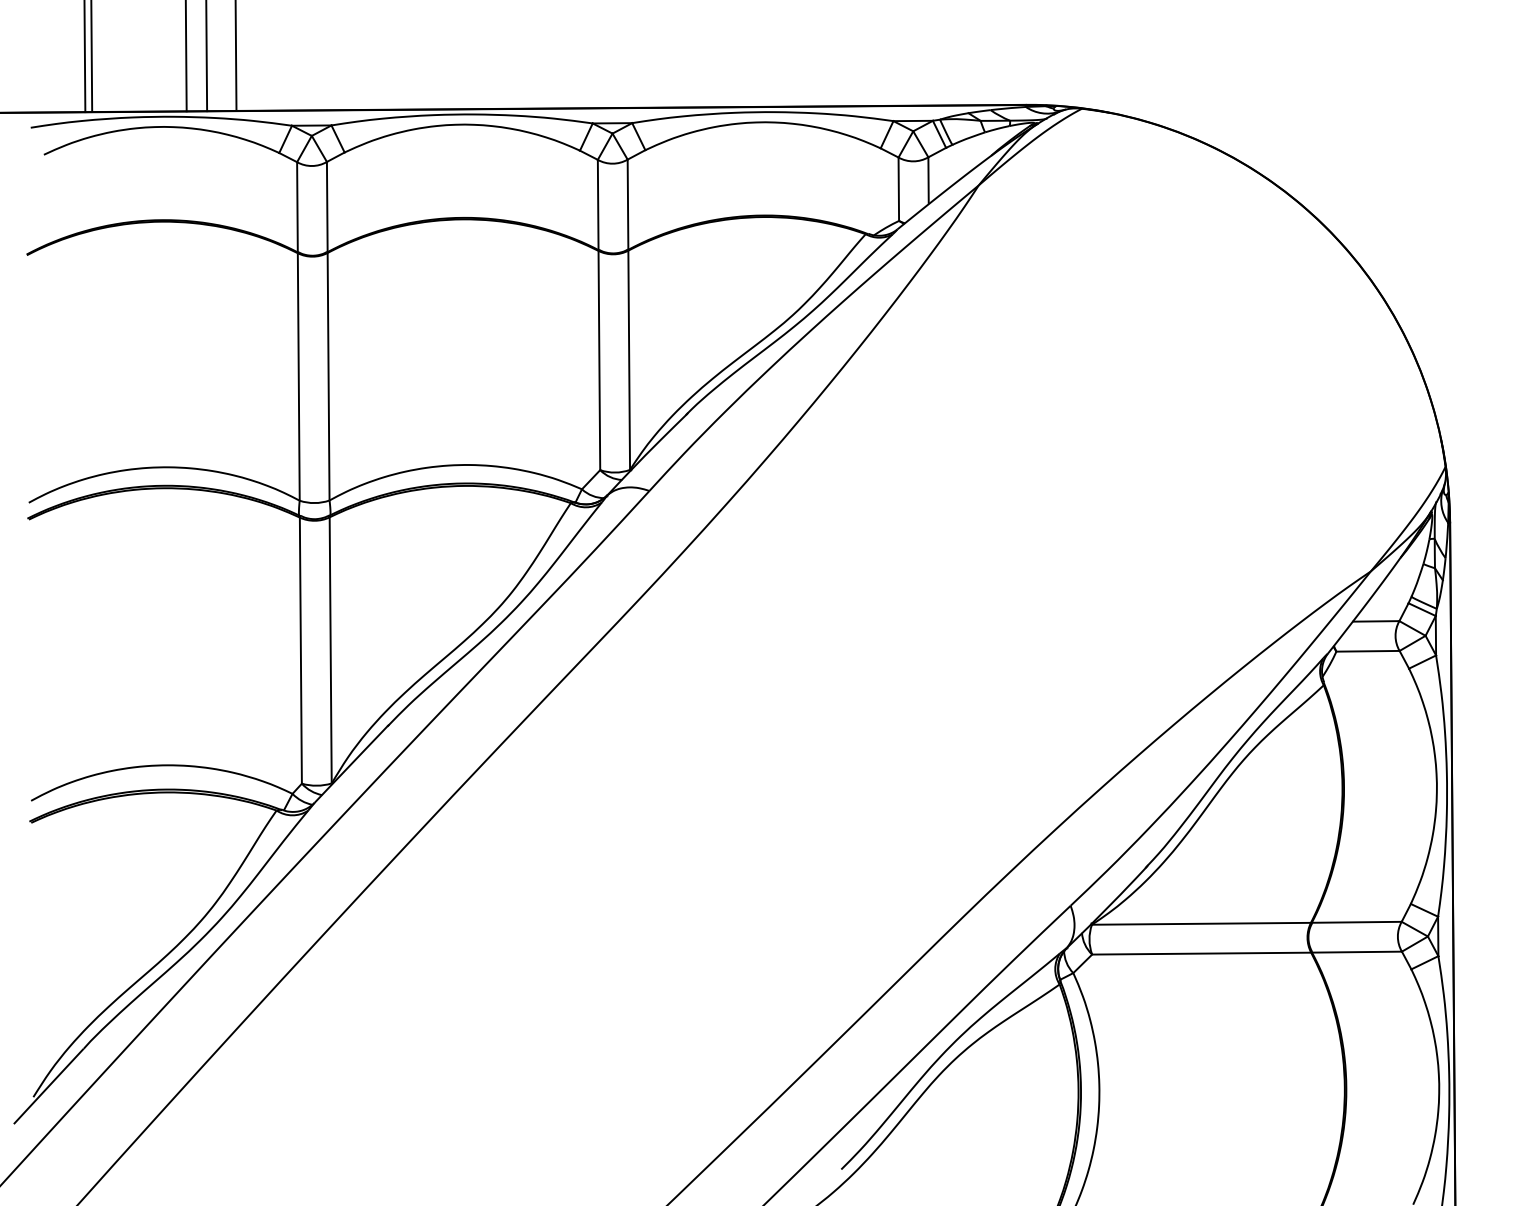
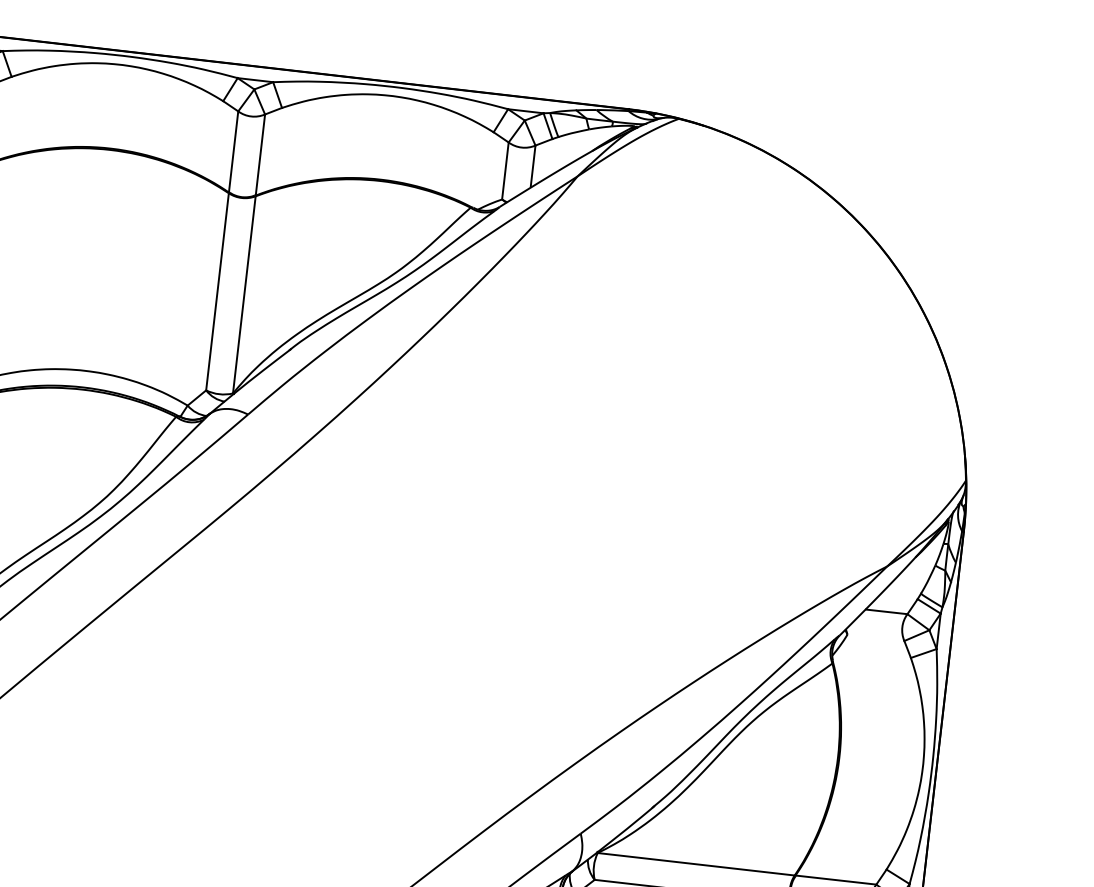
line: (1367, 650) -> (875, 637), removed

